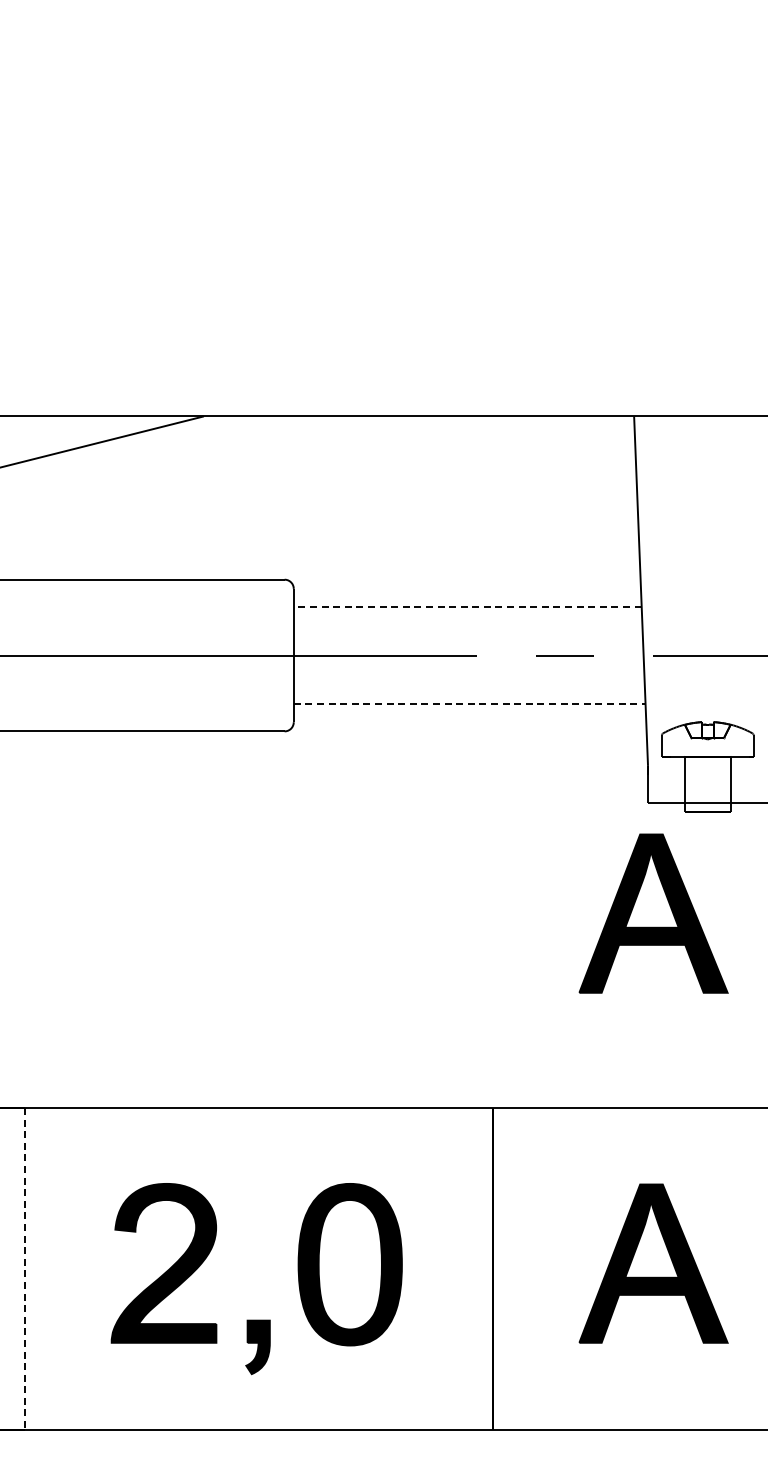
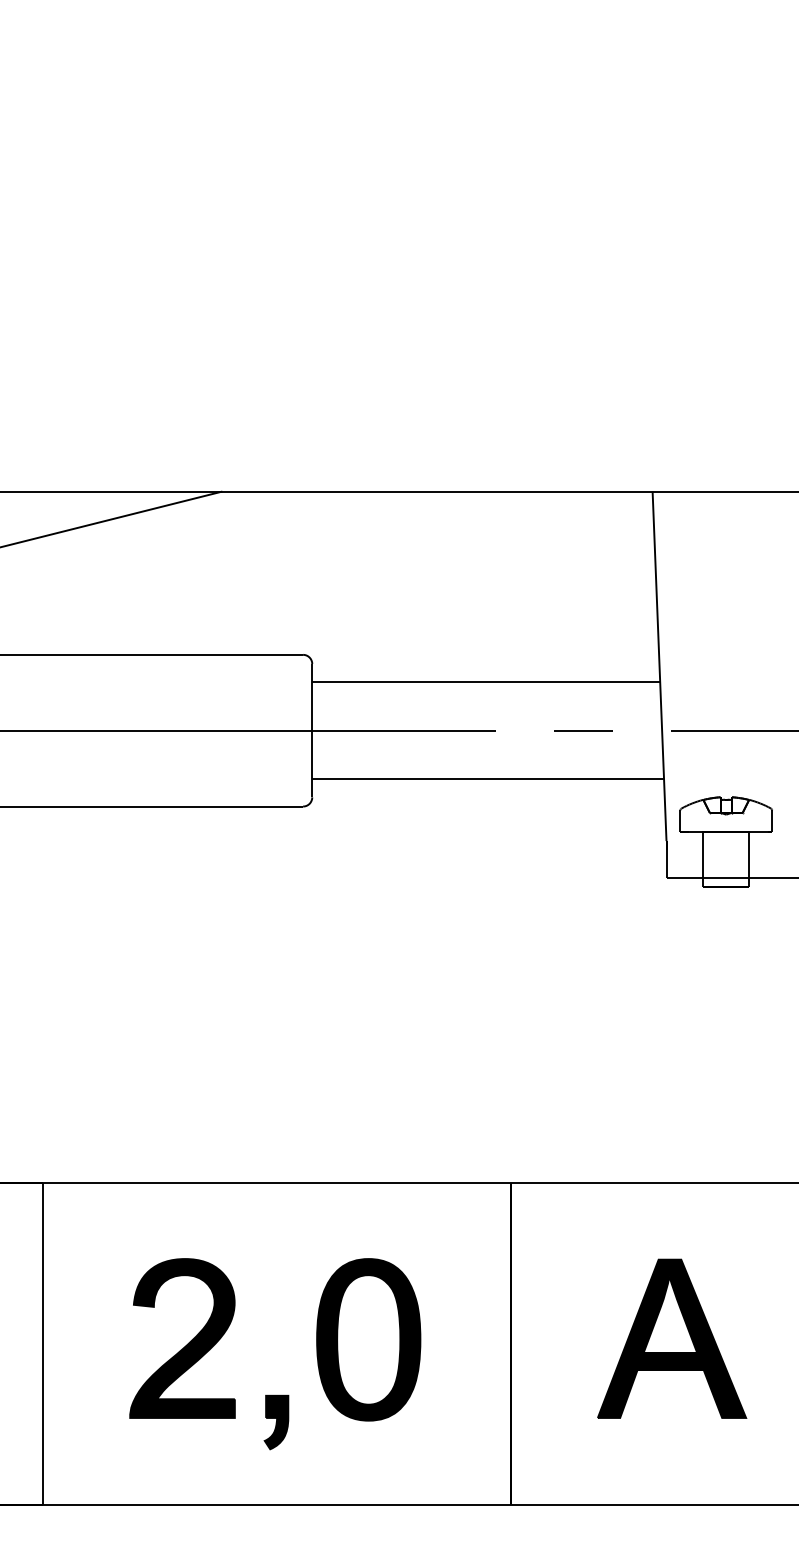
line: (468, 606) -> (486, 681), dashed -> solid
line: (470, 704) -> (488, 779), dashed -> solid
part: (654, 913) -> (672, 988), removed
line: (25, 1269) -> (43, 1344), dashed -> solid

